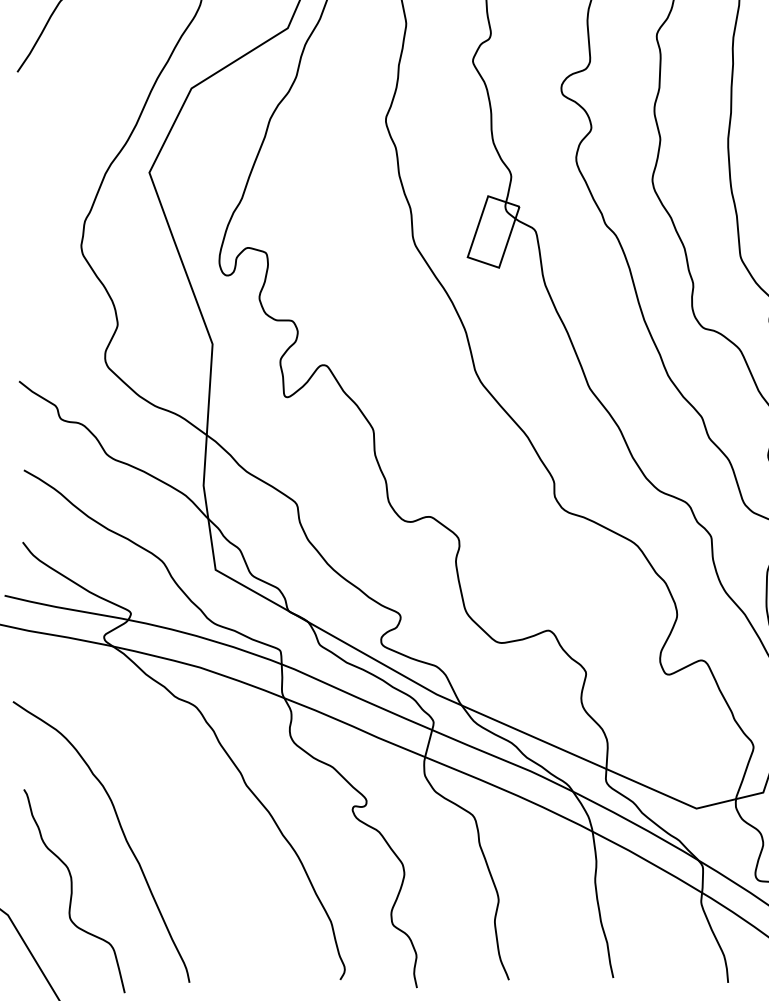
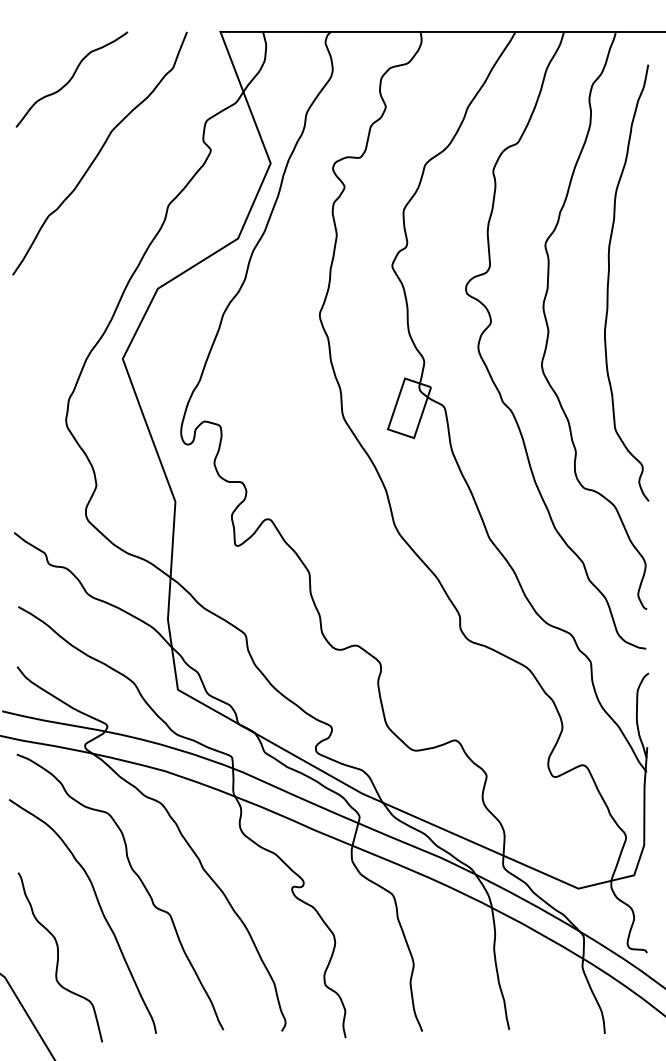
curve: (168, 796) -> (138, 878), added

